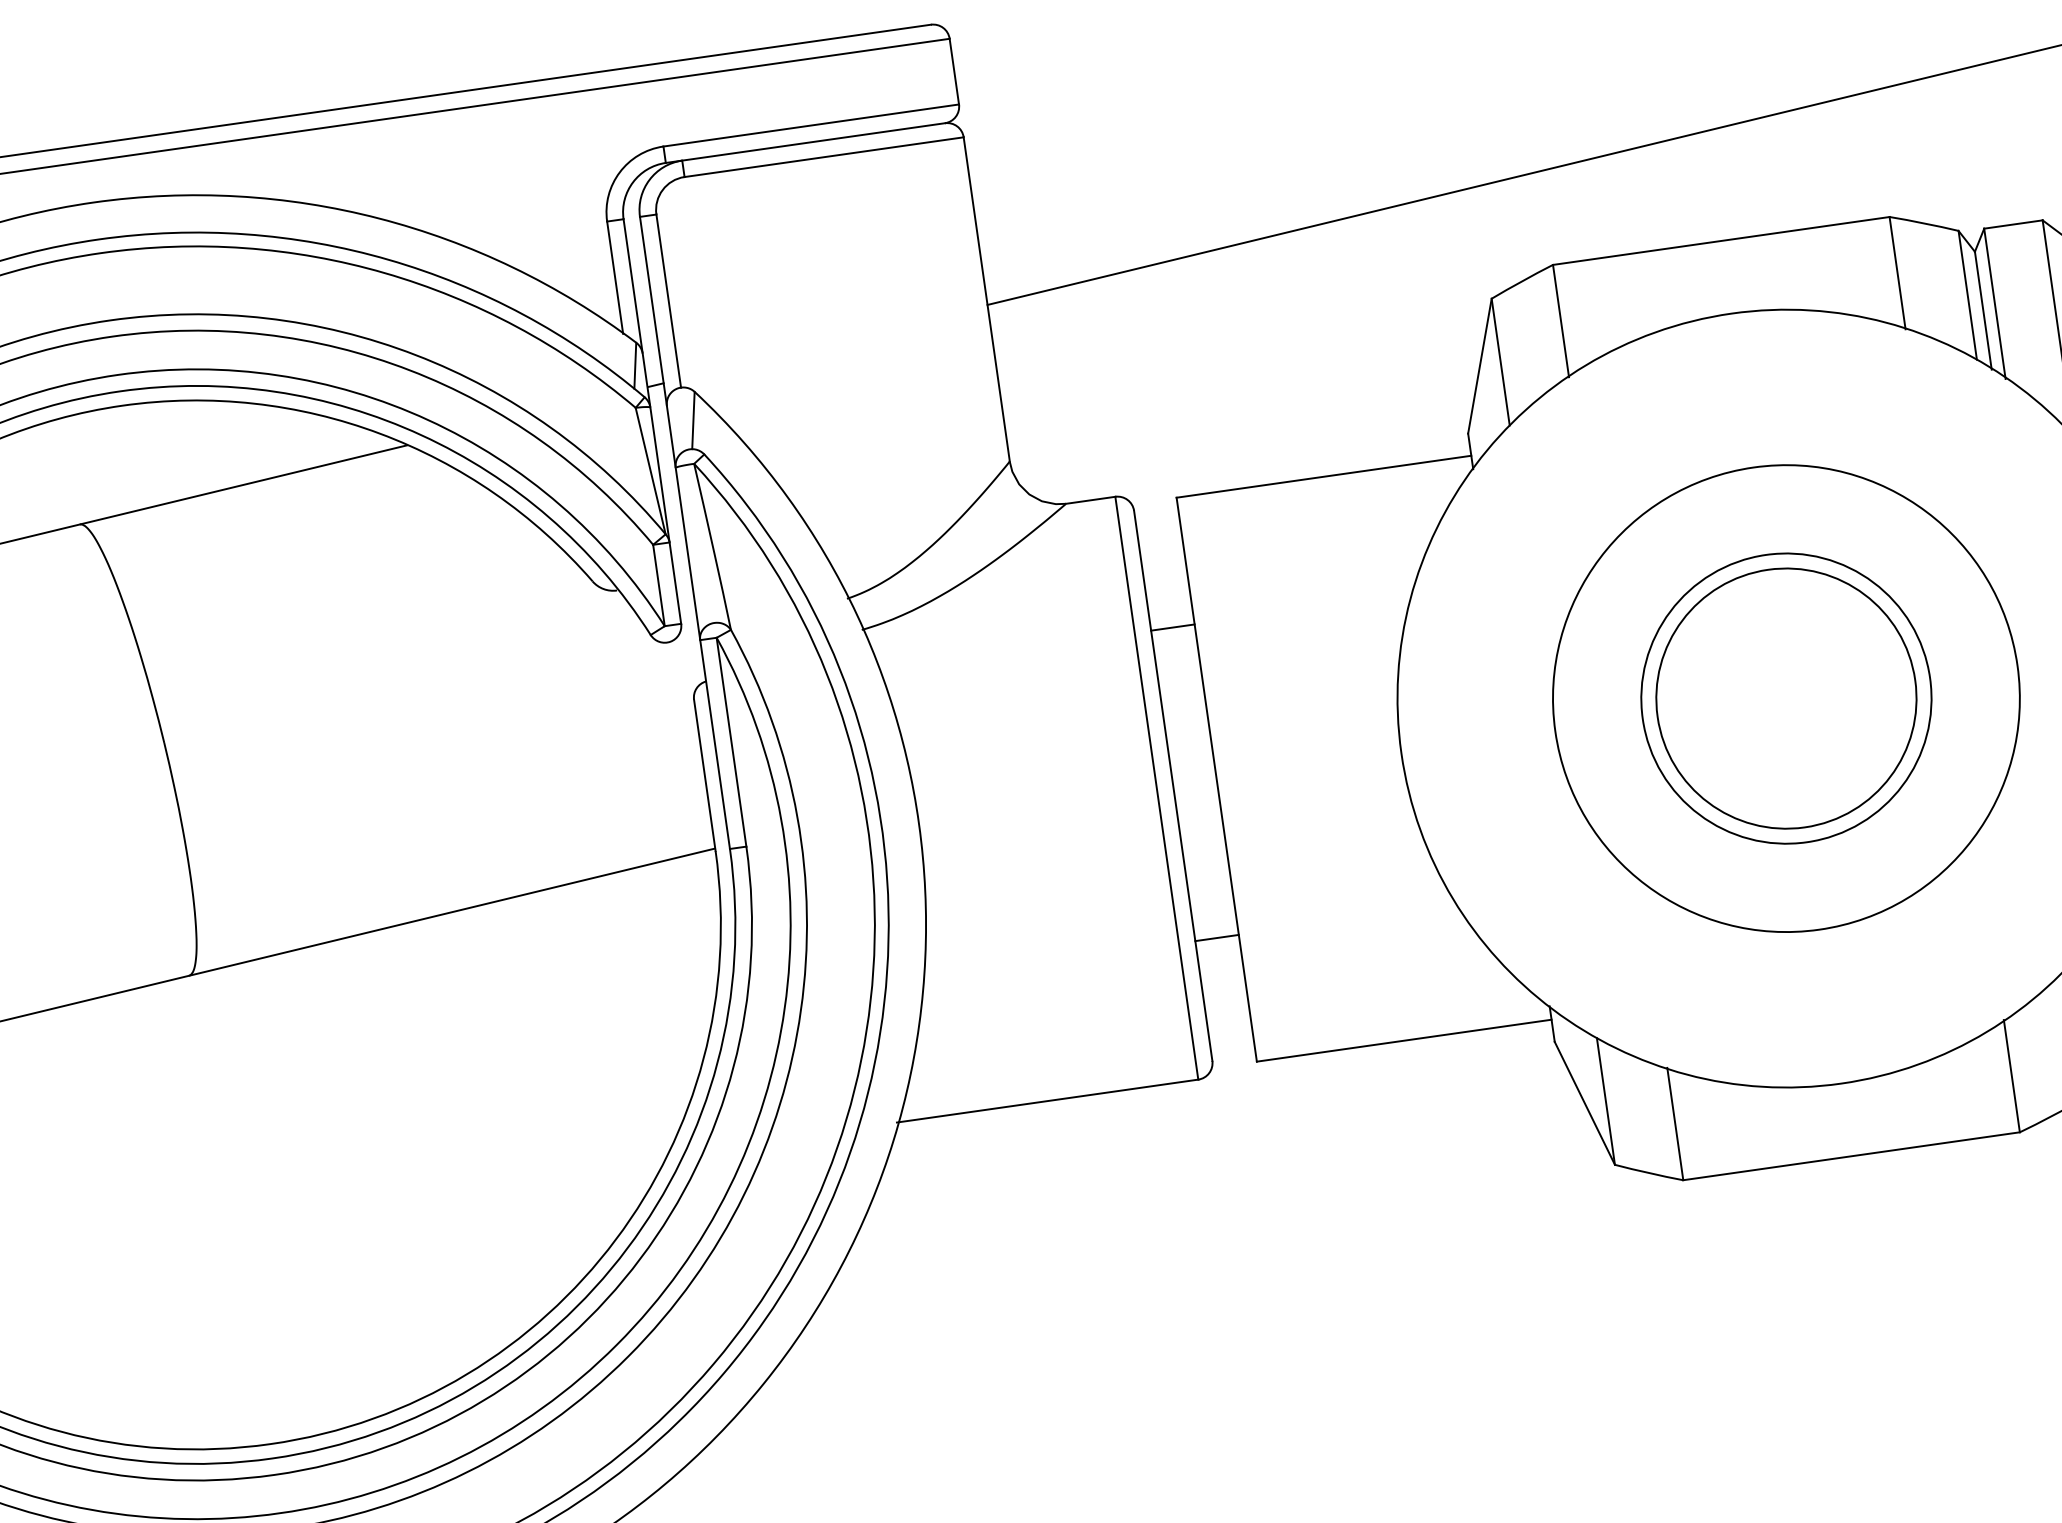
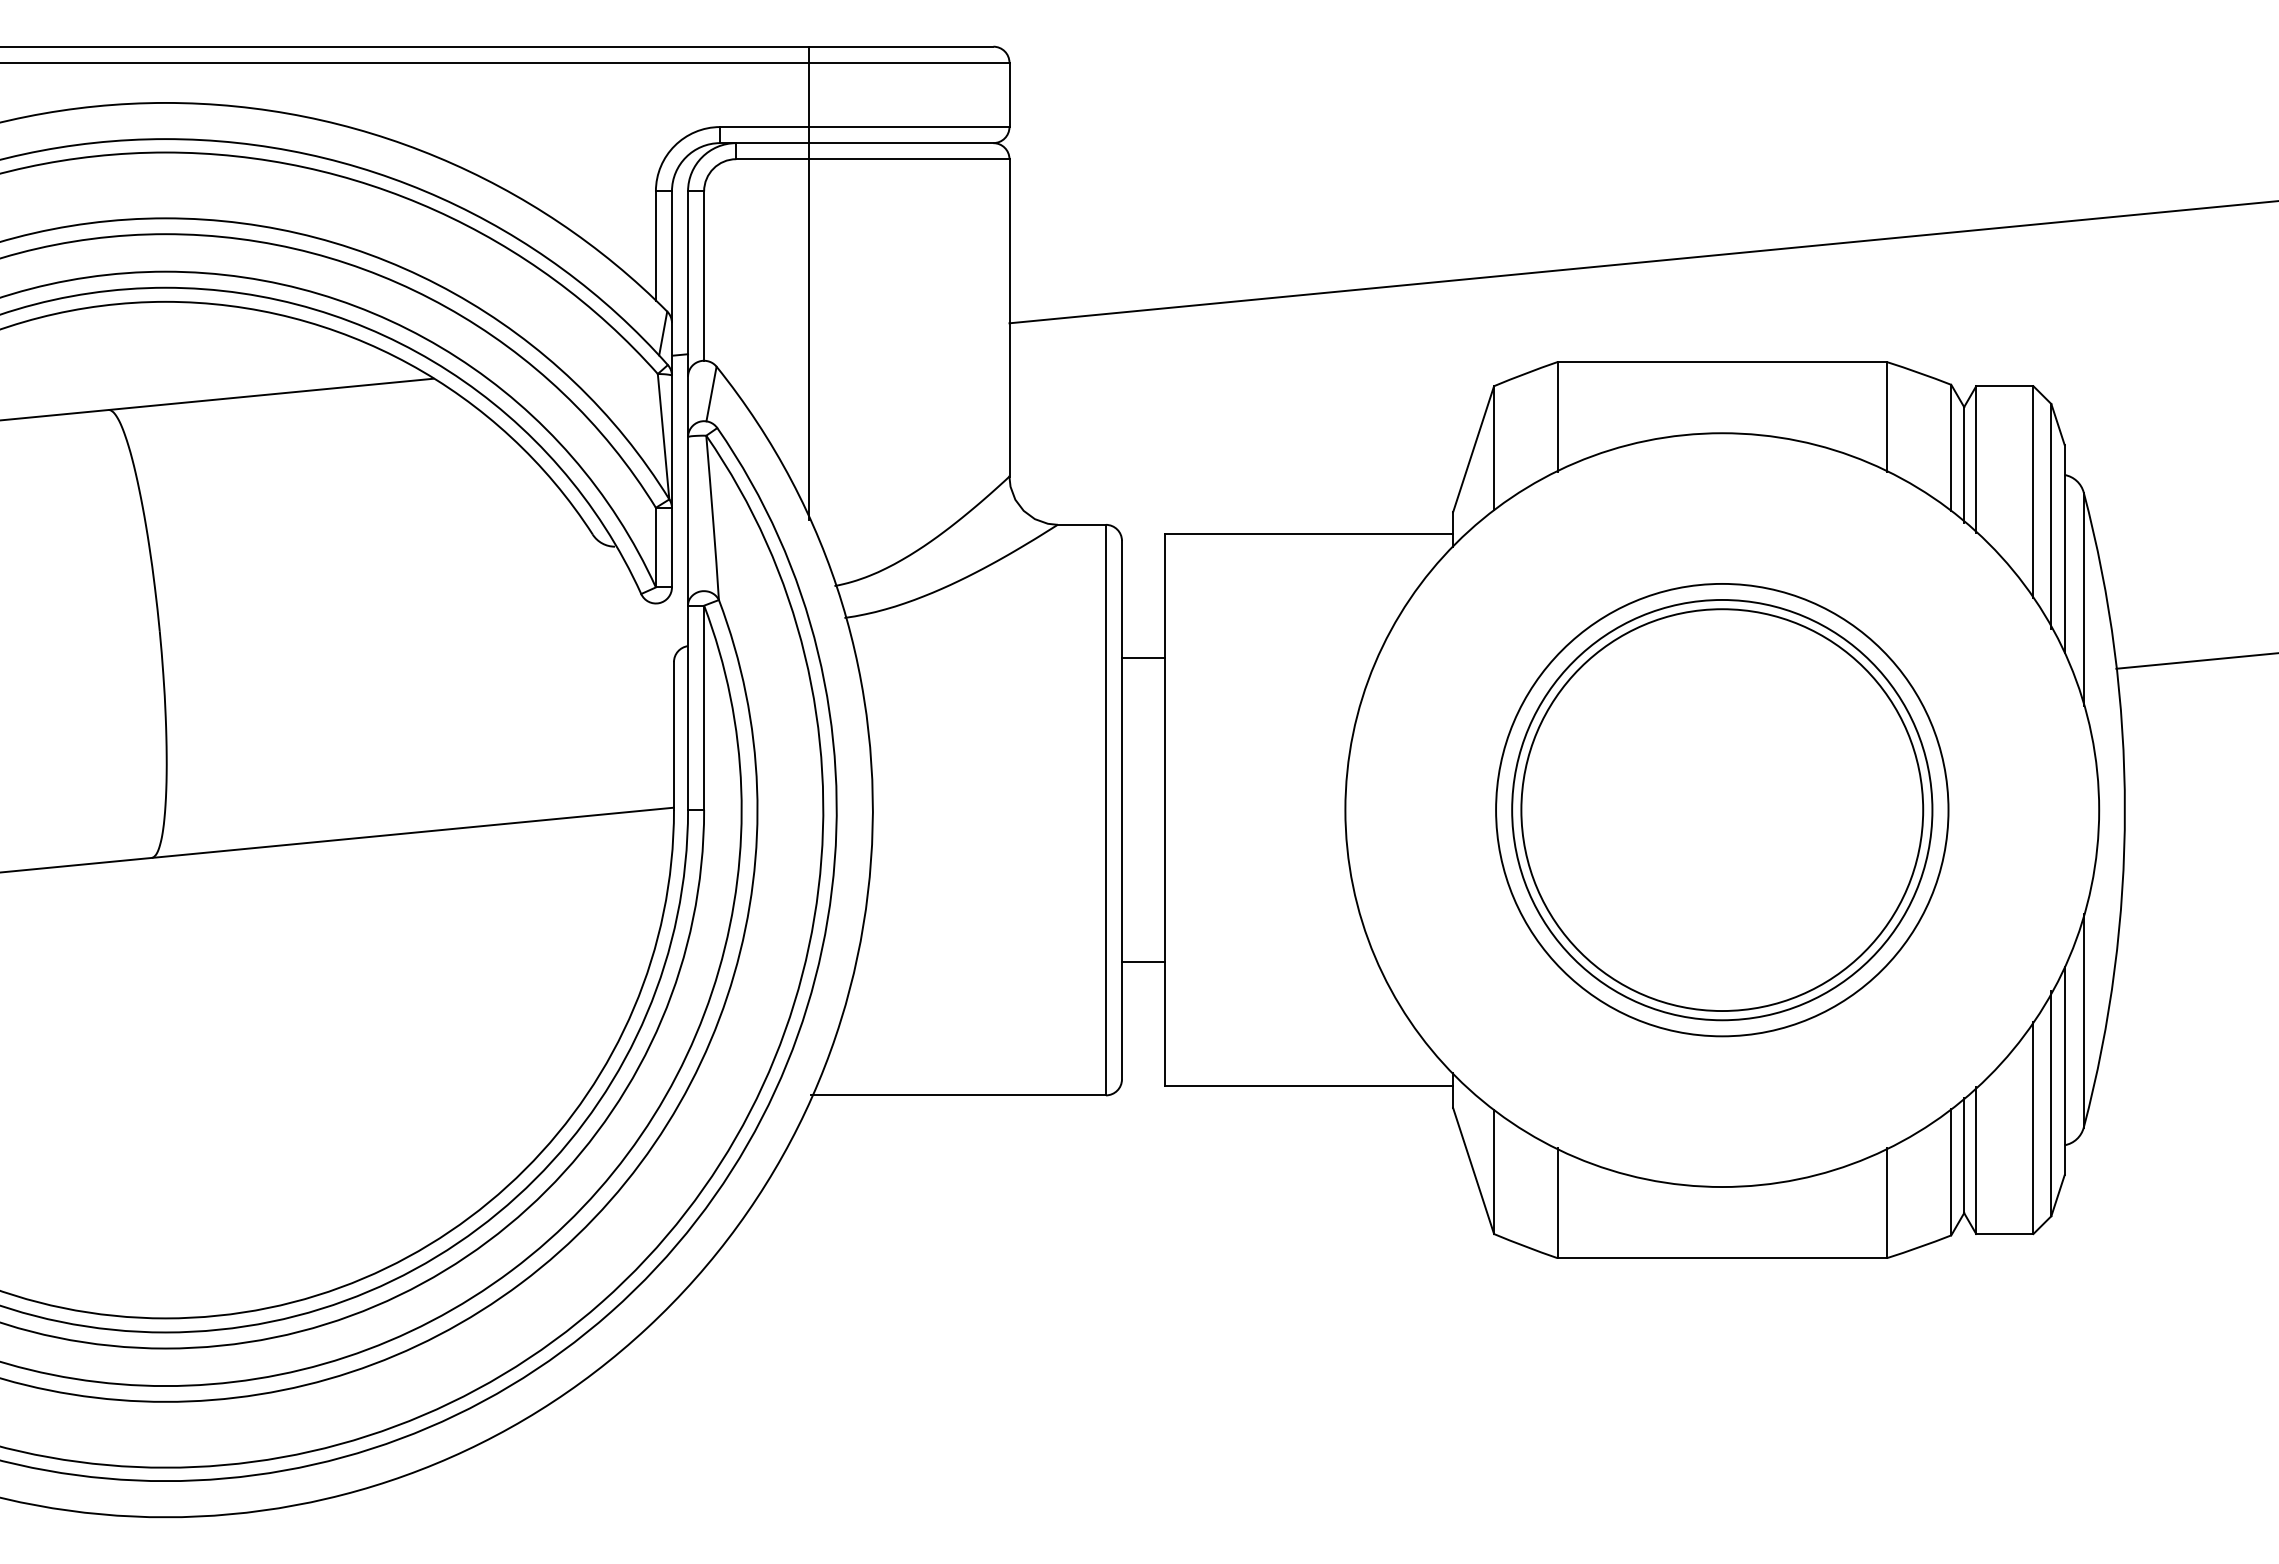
line: (776, 292) -> (808, 282), added
circle: (1786, 697) -> (1722, 809), size x1.67
circle: (1786, 698) -> (1722, 810), size x1.43

